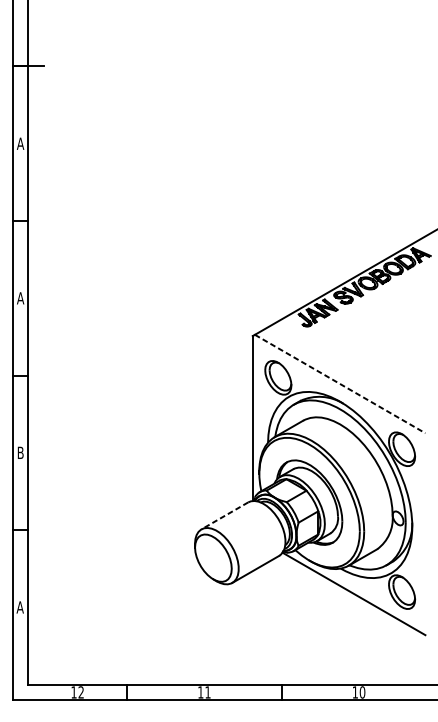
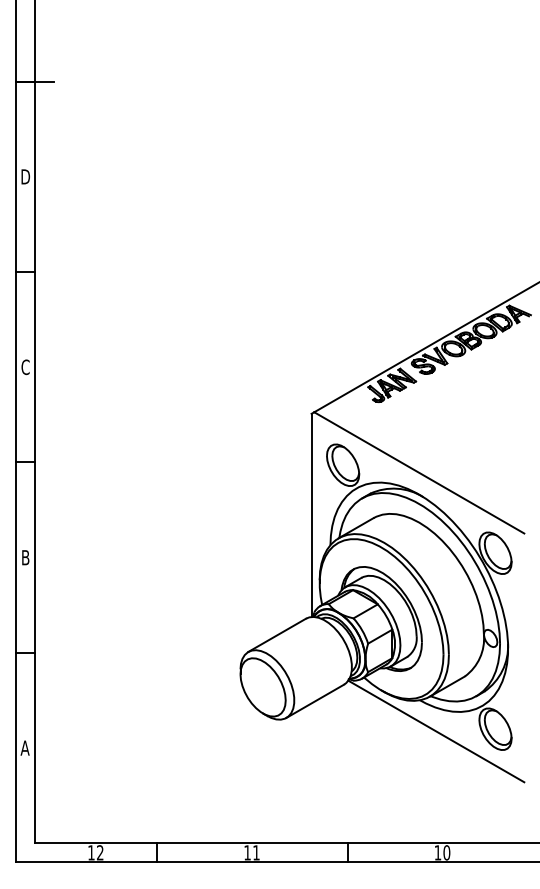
text: (20, 143) -> (25, 176), A -> D
text: (20, 298) -> (25, 367), A -> C
line: (340, 384) -> (419, 473), dashed -> solid
line: (224, 516) -> (276, 635), dashed -> solid

